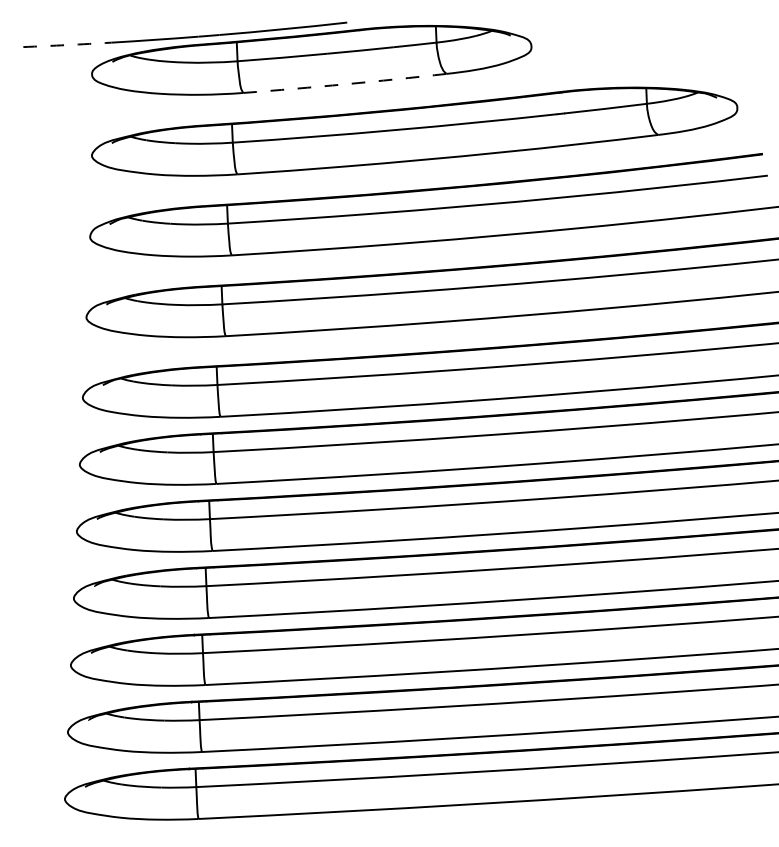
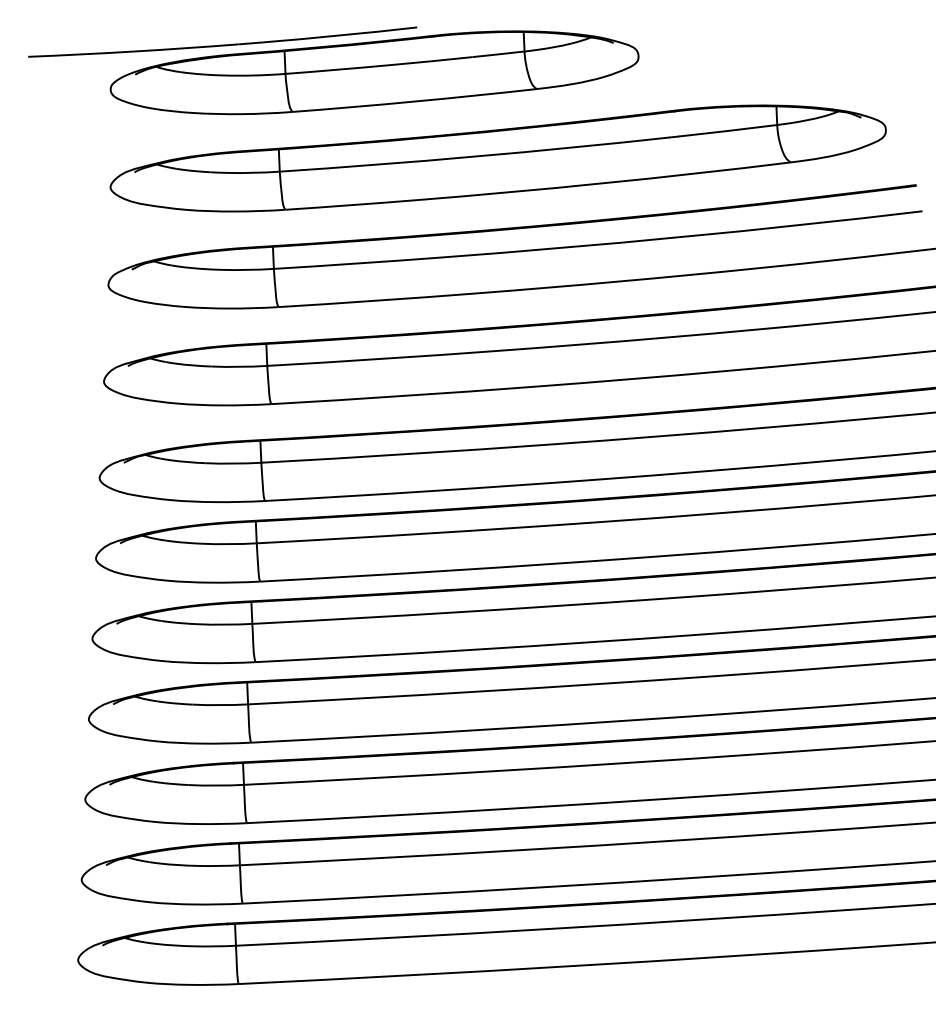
arc: (67, 45) -> (81, 54), dashed -> solid
arc: (344, 84) -> (414, 101), dashed -> solid

